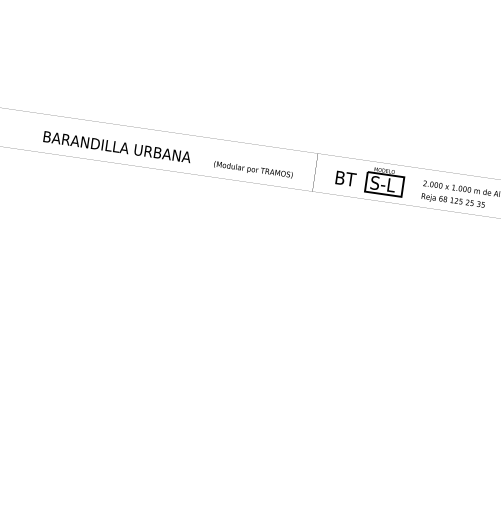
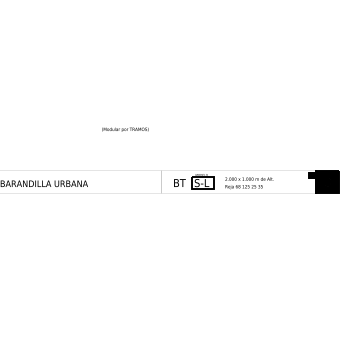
text: (253, 169) -> (125, 129), moved

